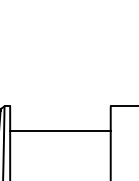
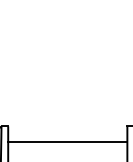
line: (60, 131) -> (67, 142), moved

